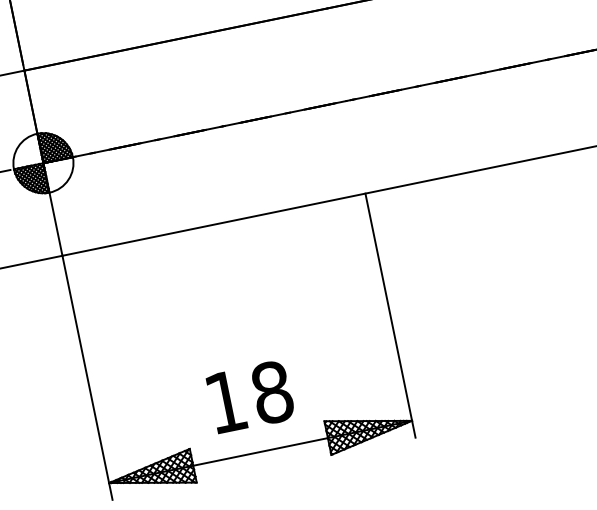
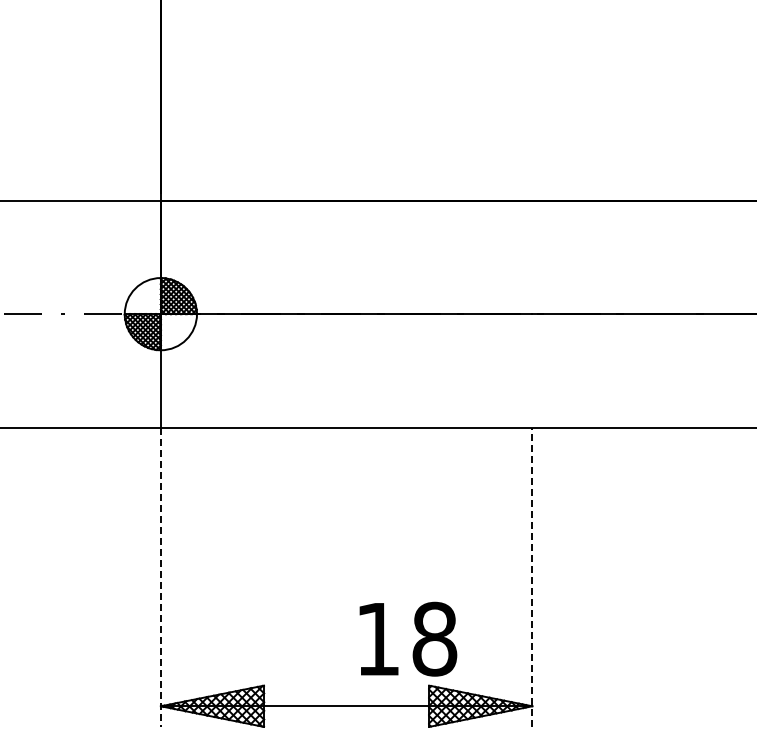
line: (390, 315) -> (532, 577), solid -> dashed
line: (87, 378) -> (160, 577), solid -> dashed
text: (250, 396) -> (408, 638), moved

